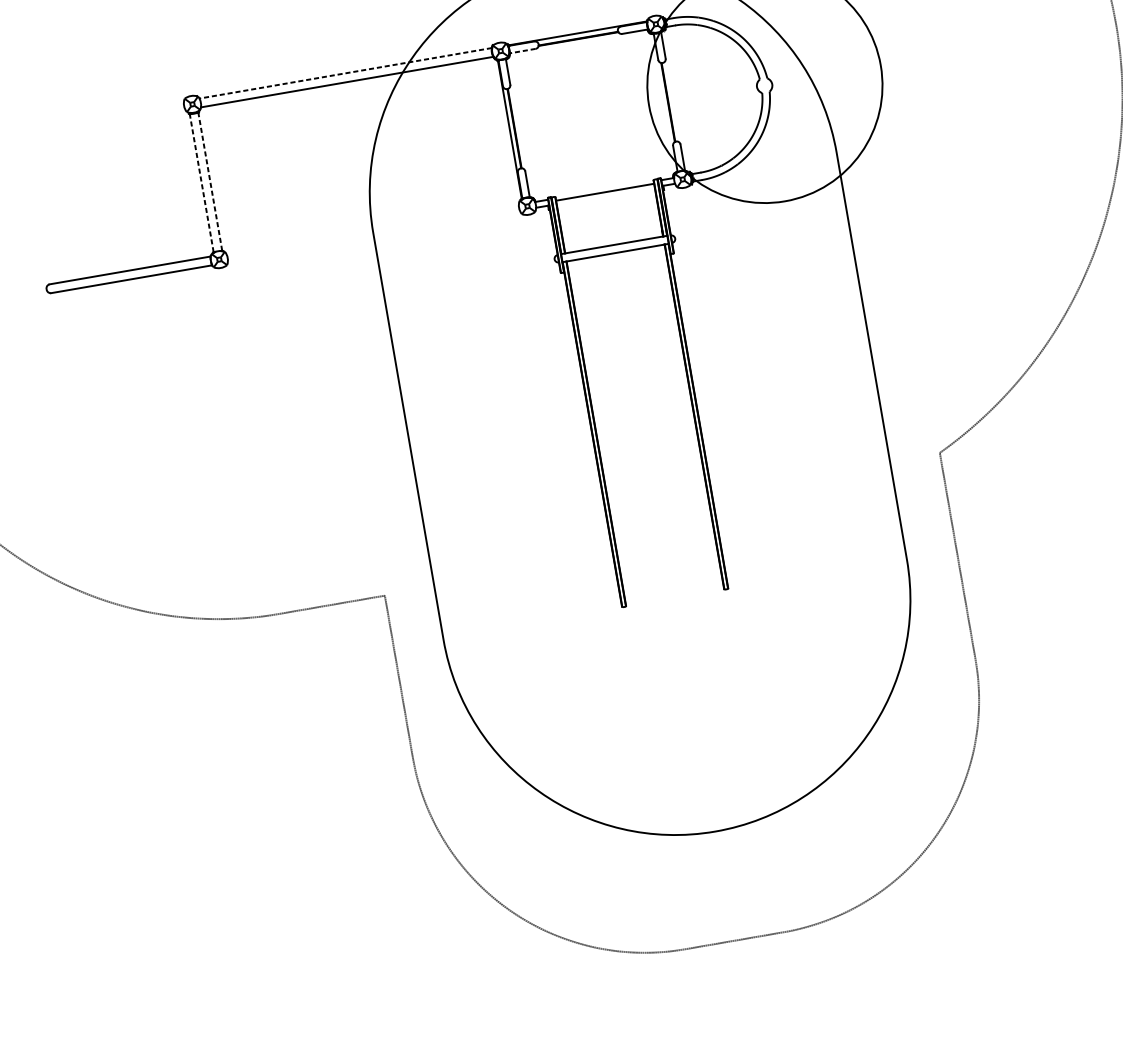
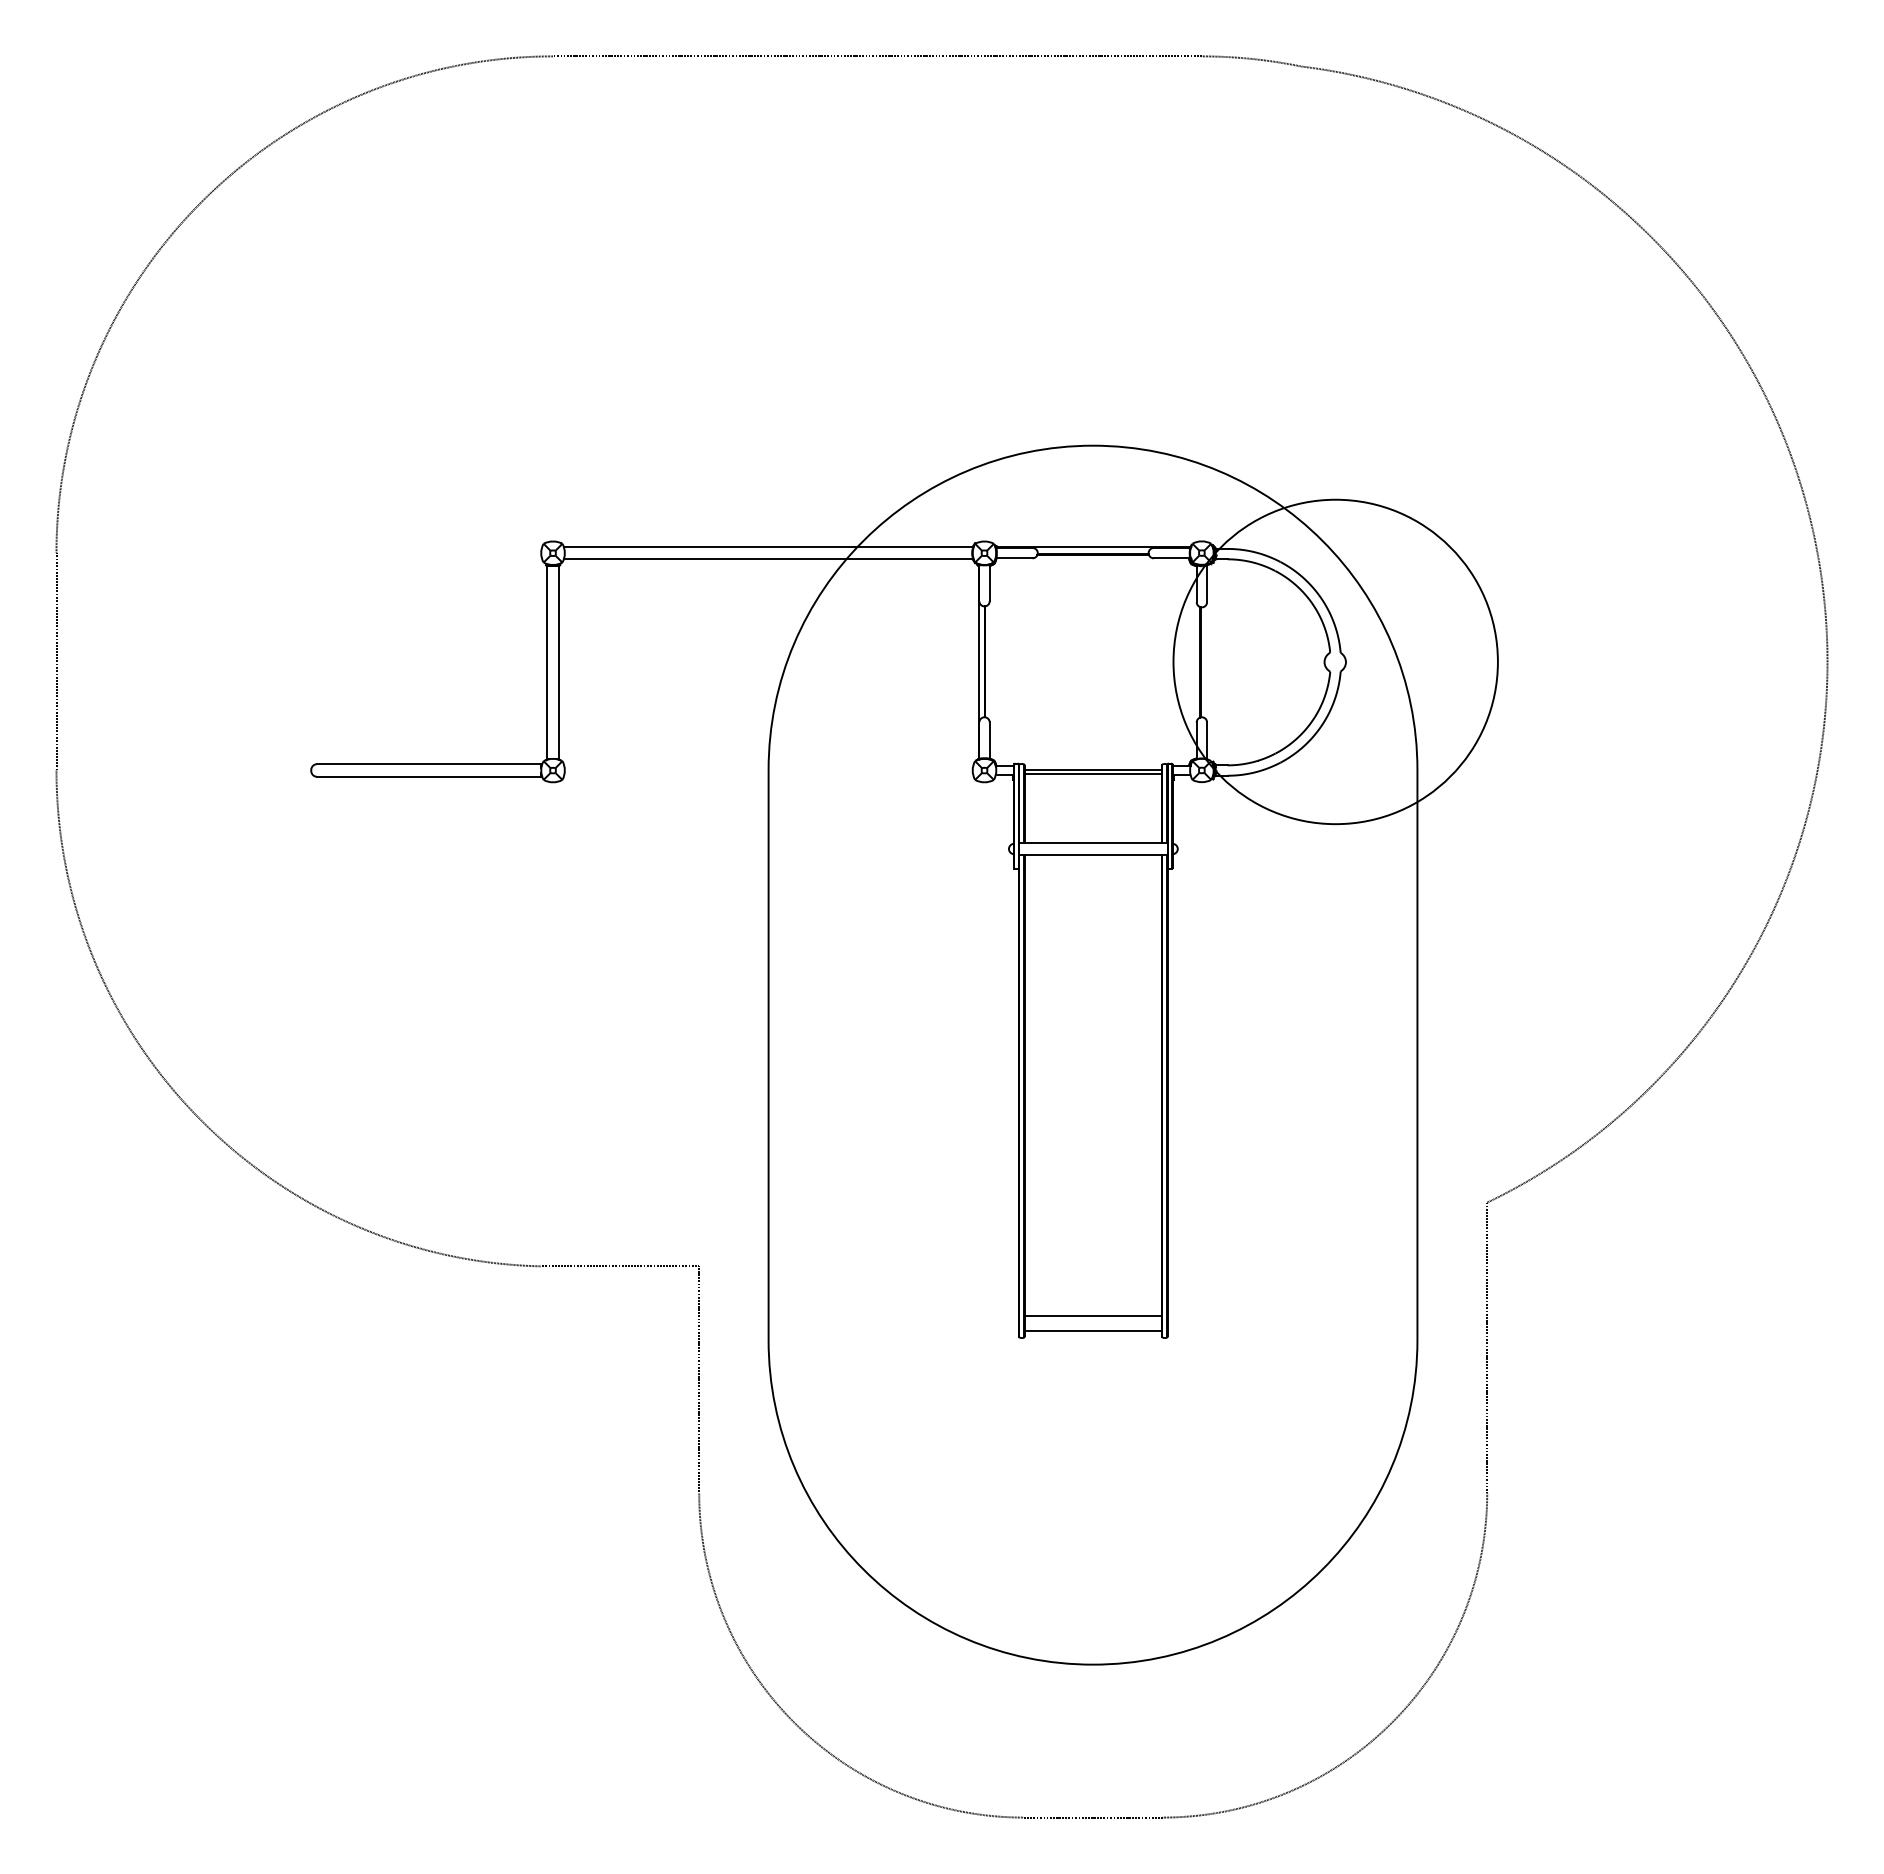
line: (522, 51) -> (1014, 558), dashed -> solid
line: (345, 73) -> (768, 546), dashed -> solid
line: (210, 181) -> (559, 662), dashed -> solid
line: (202, 183) -> (547, 662), dashed -> solid
line: (604, 195) -> (1092, 773), added
line: (671, 582) -> (1092, 1316), added
line: (673, 593) -> (1092, 1331), added

